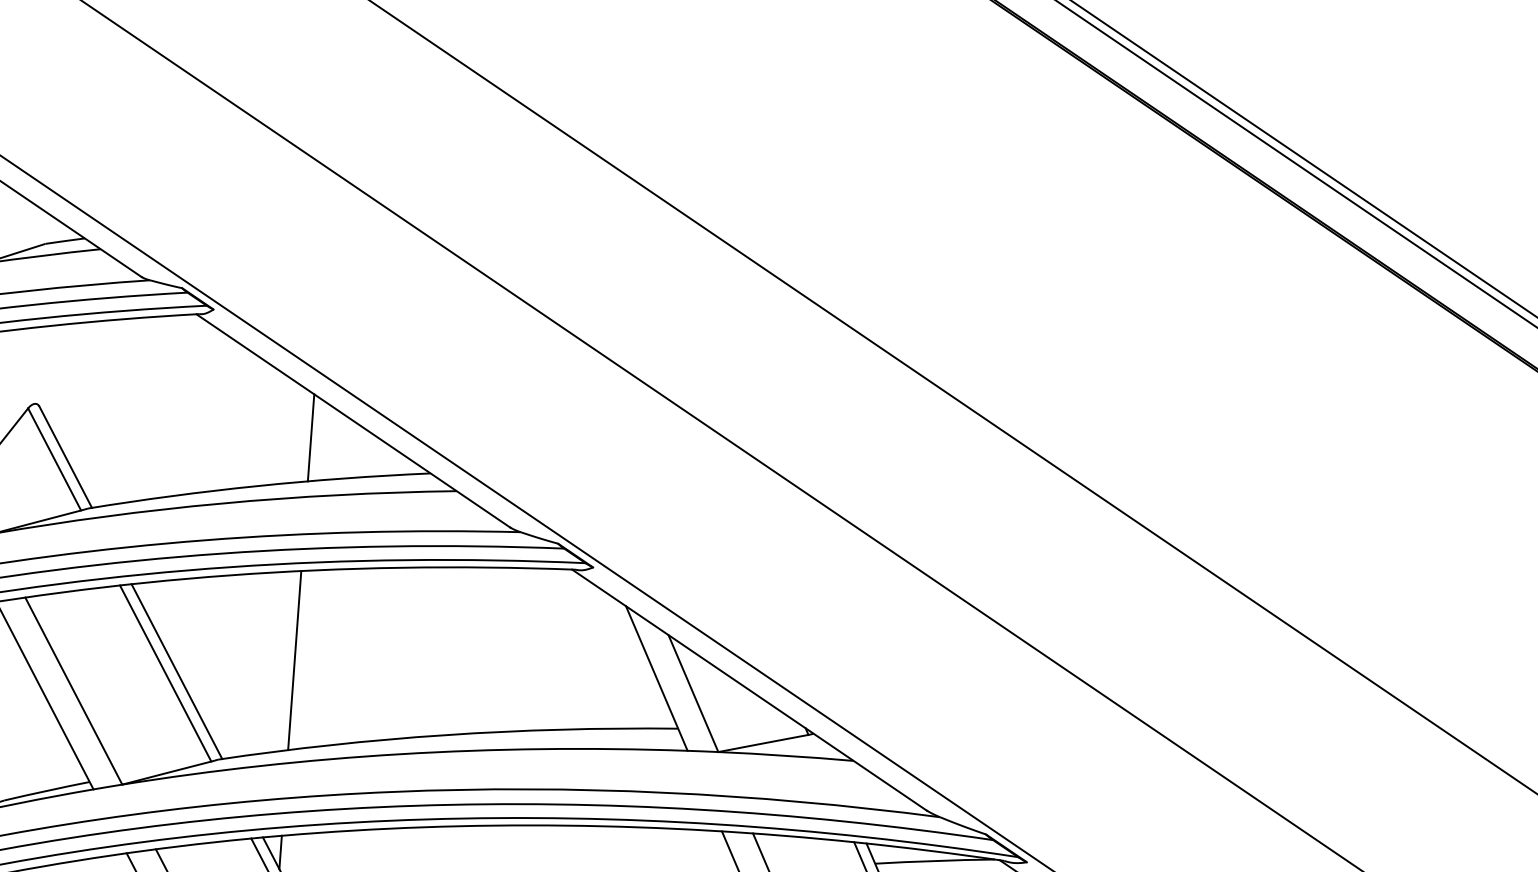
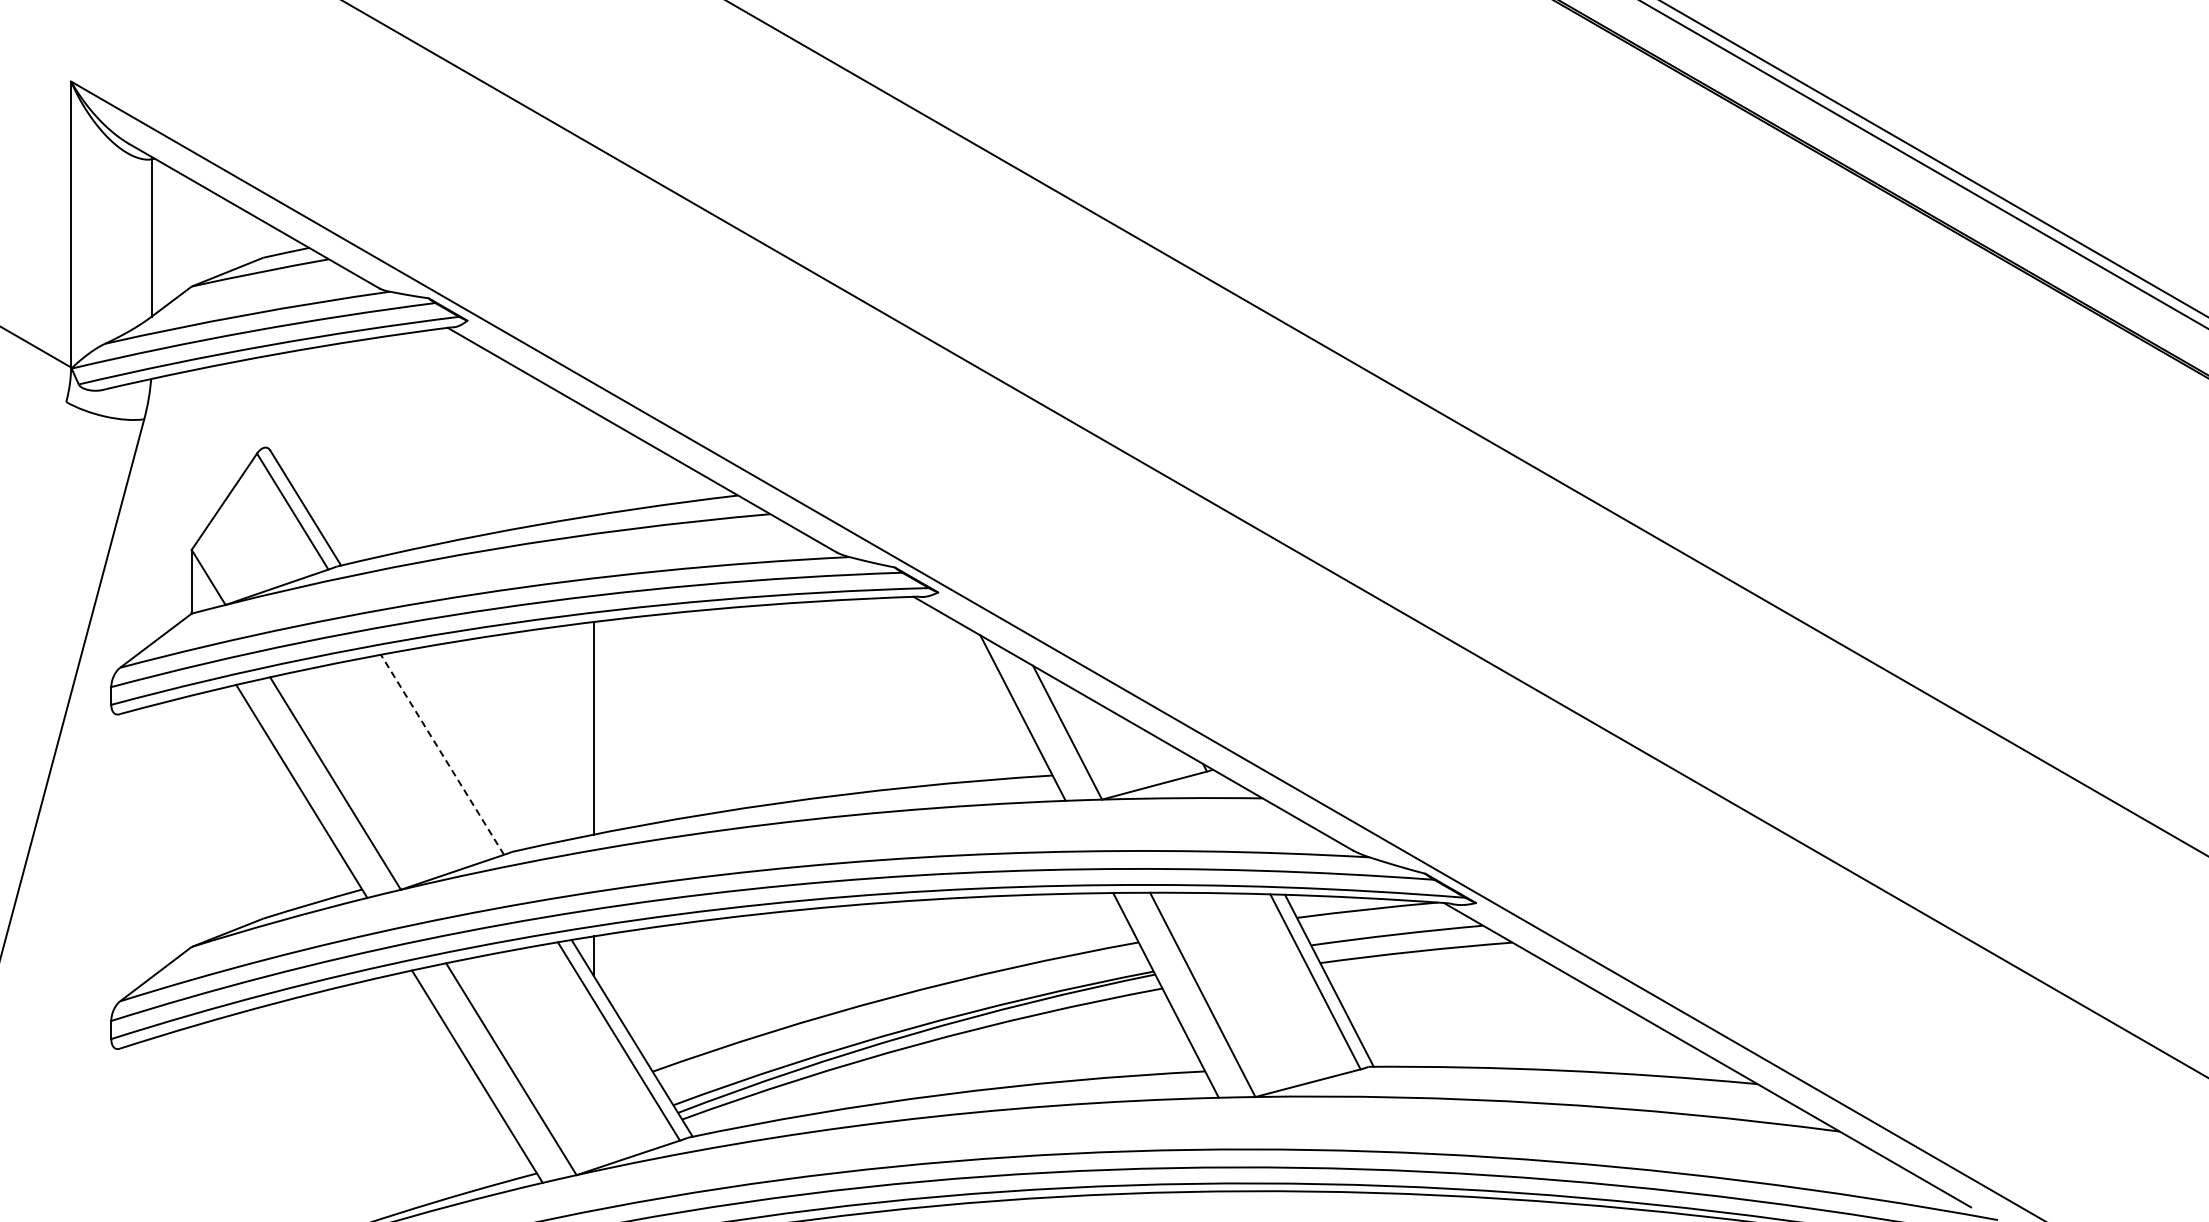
line: (310, 437) -> (593, 463), removed
line: (176, 671) -> (455, 751), removed
line: (165, 673) -> (442, 754), solid -> dashed

